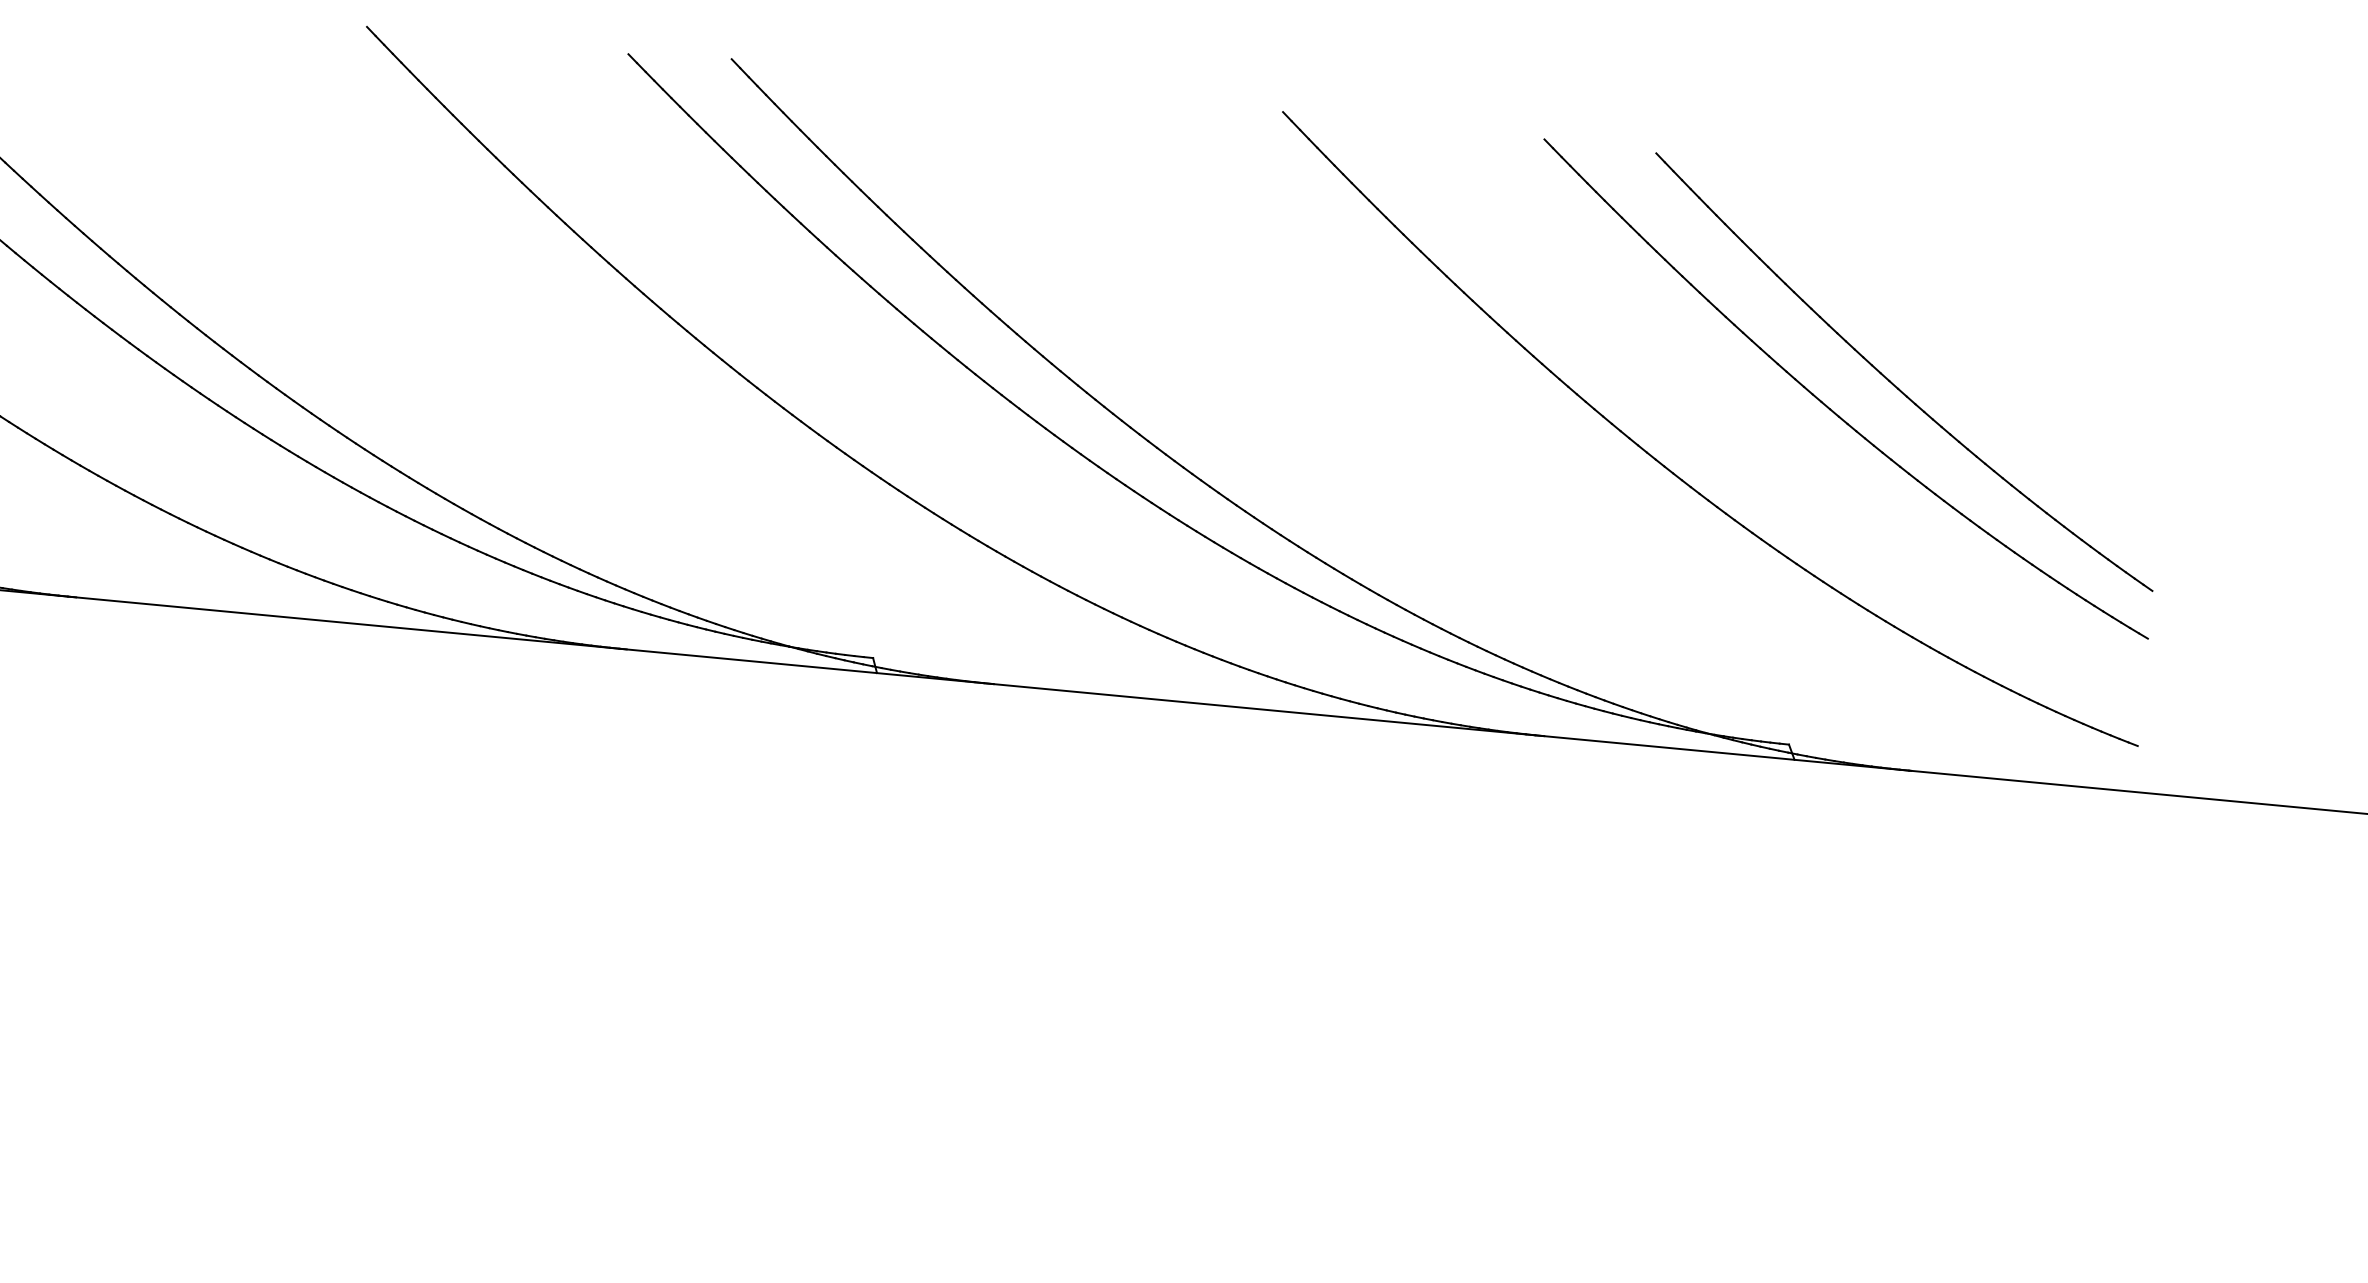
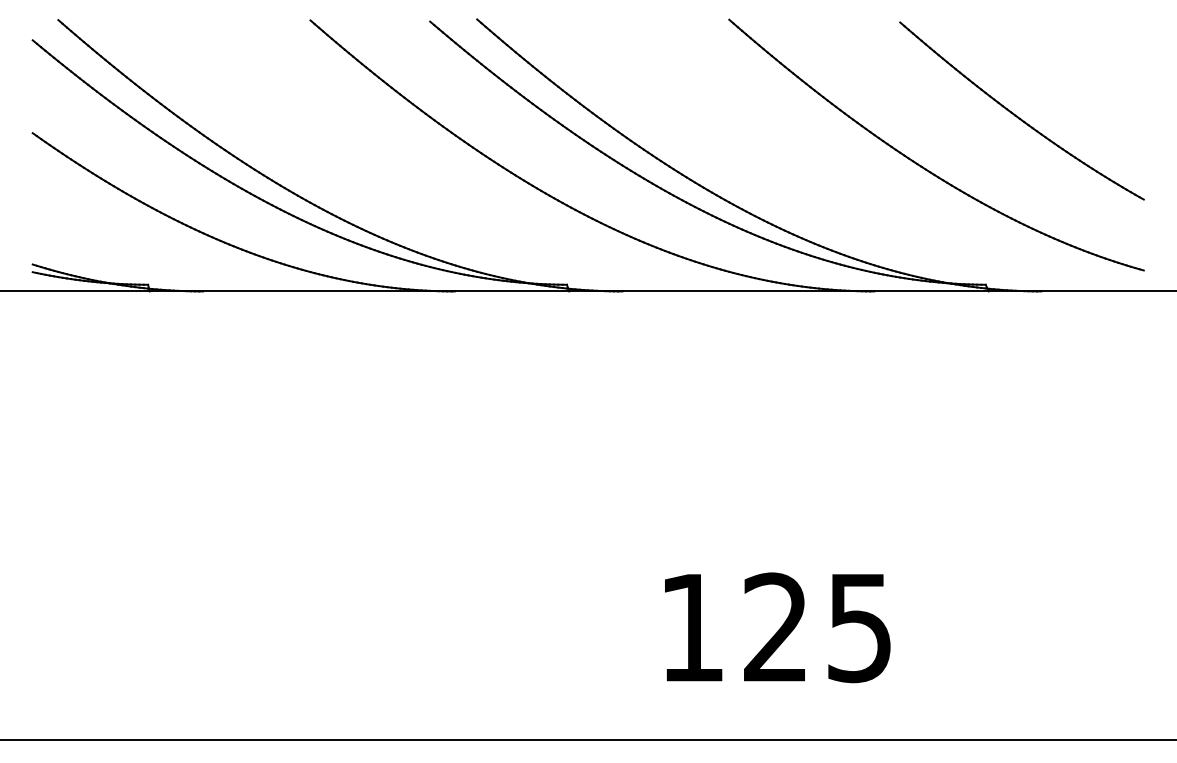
part: (1833, 408) -> (991, 130), removed

